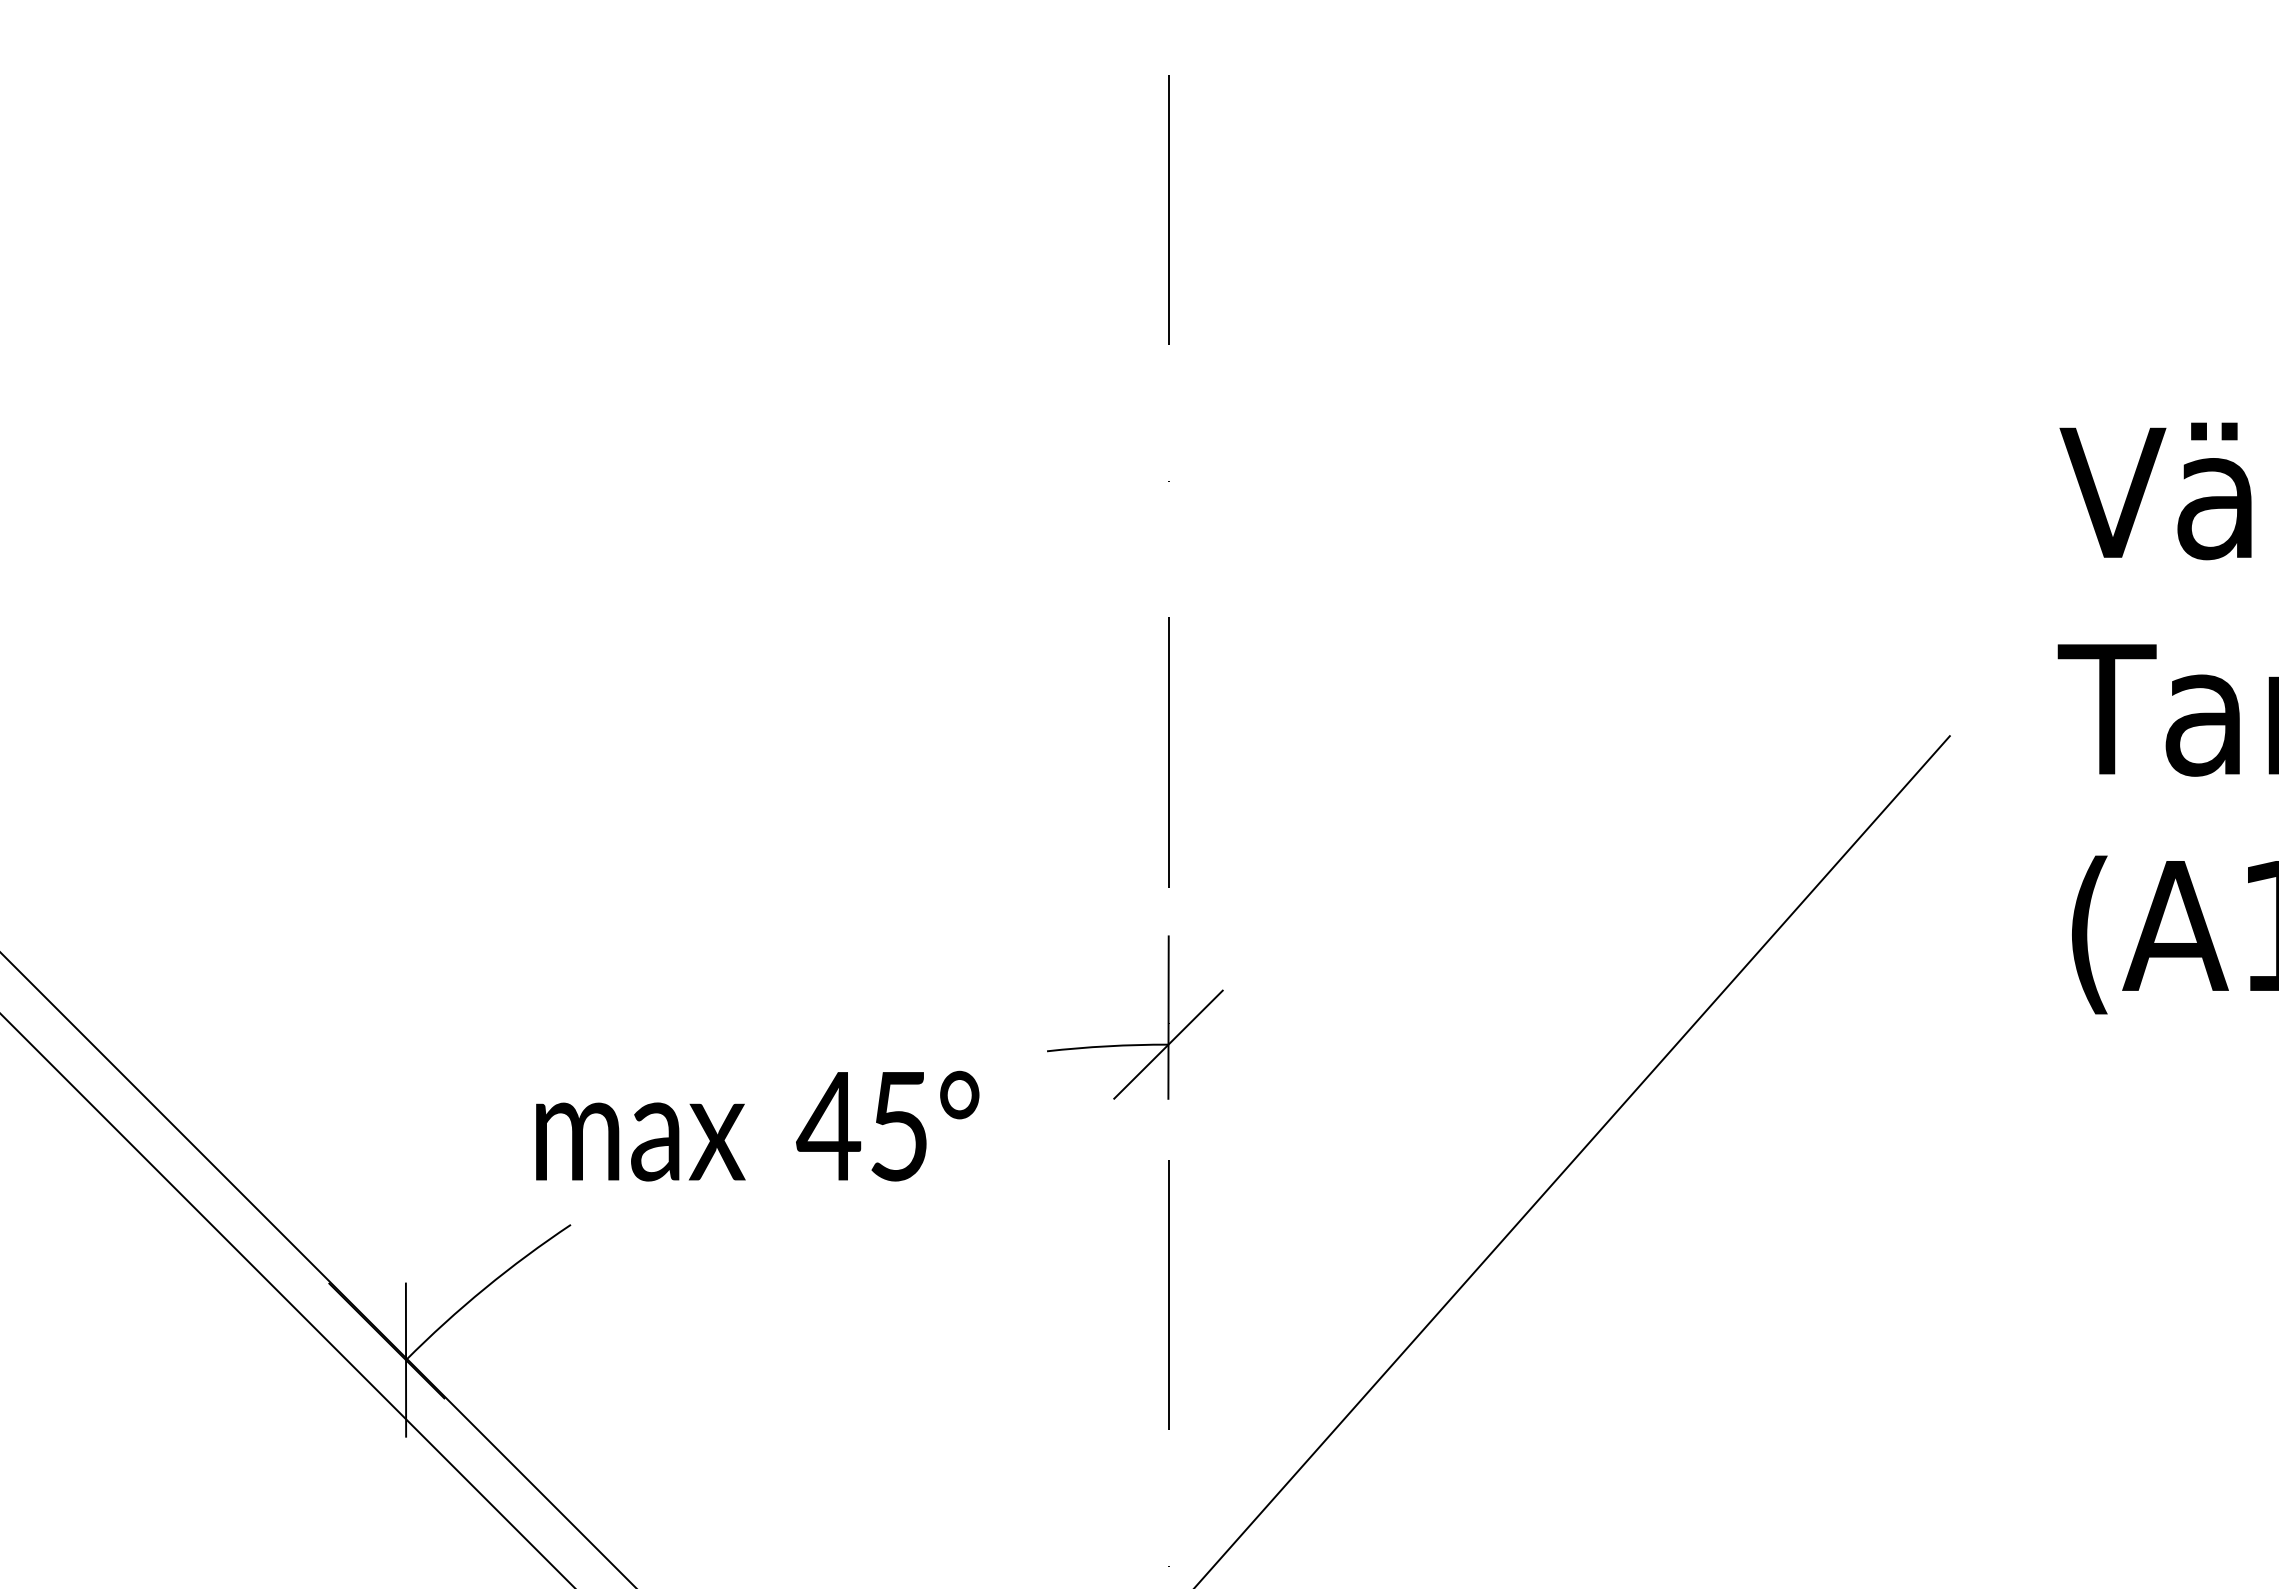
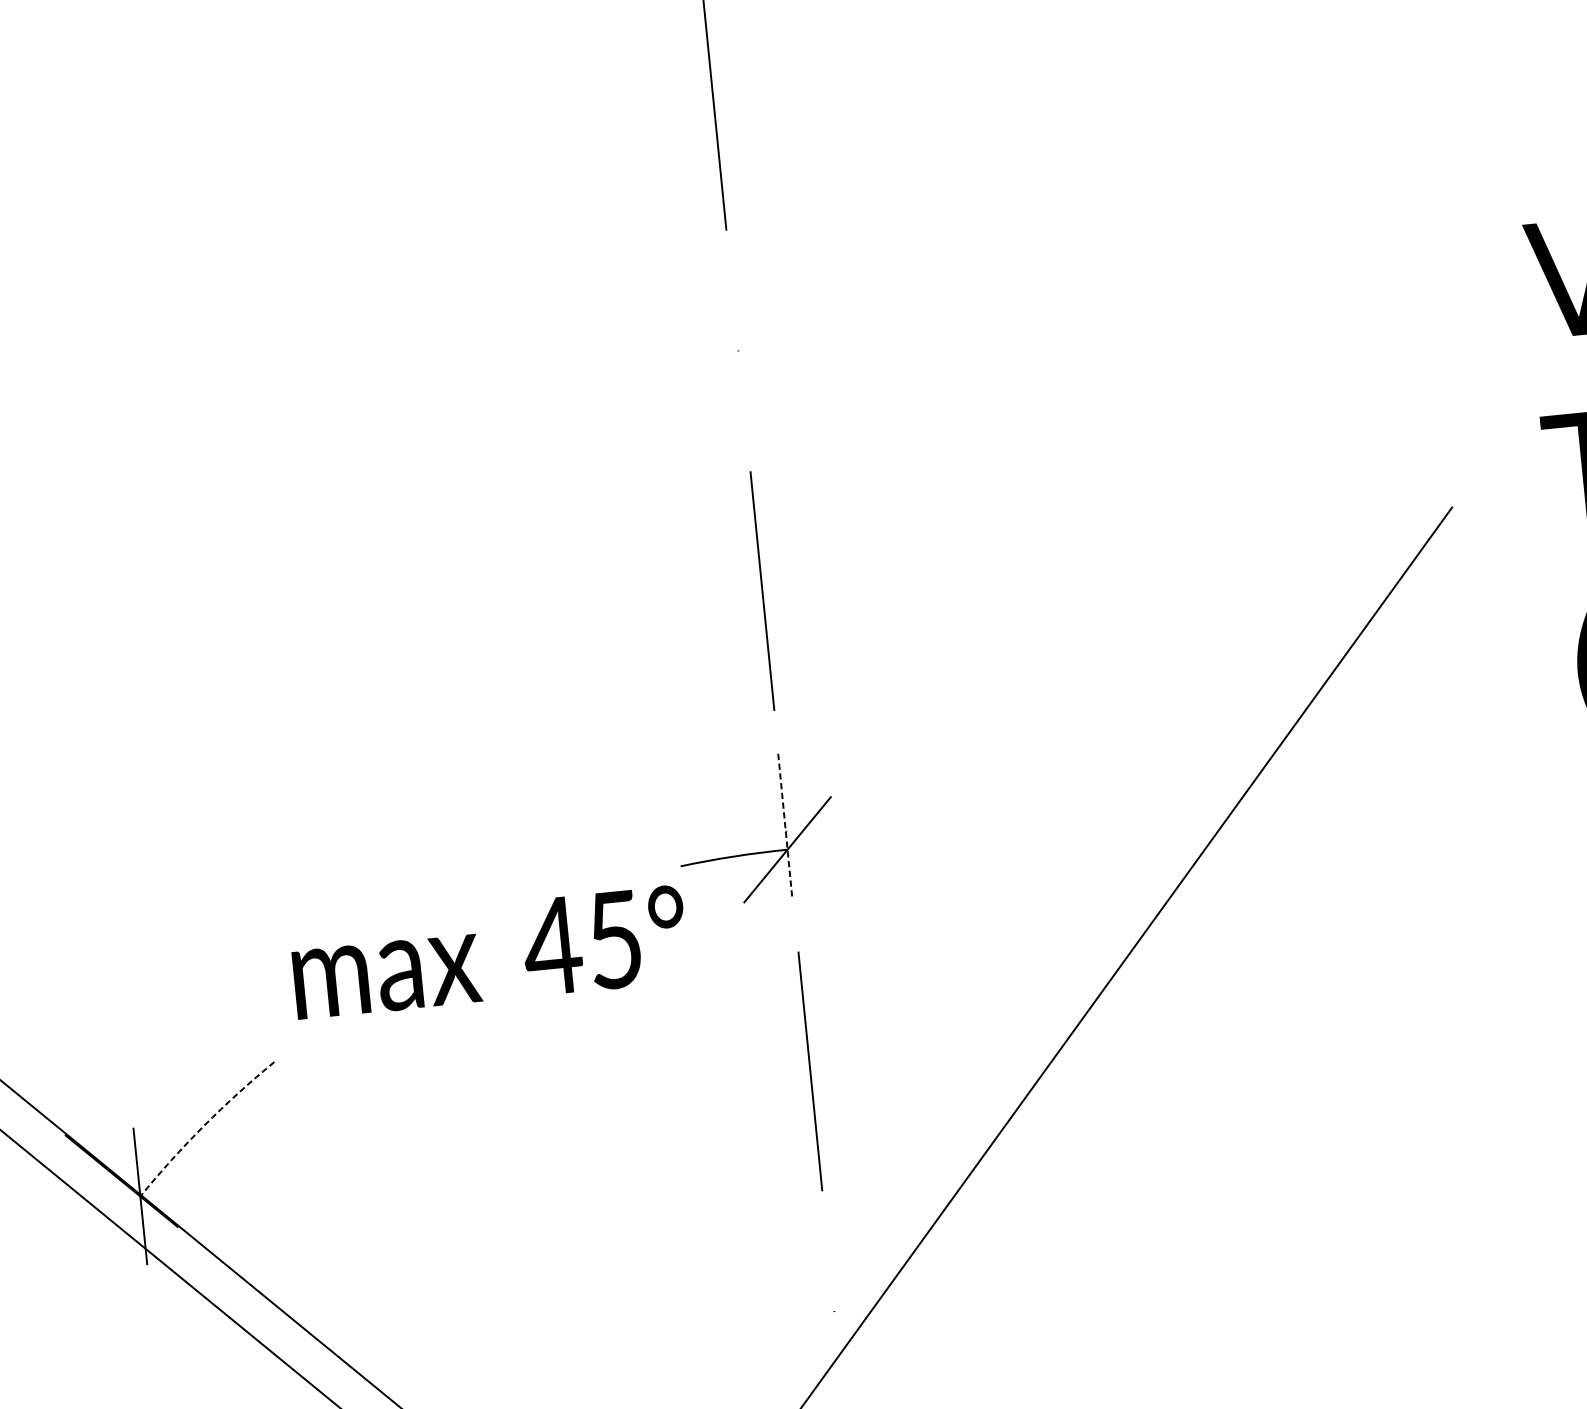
line: (1168, 1018) -> (785, 826), solid -> dashed
text: (757, 1125) -> (489, 951), moved
arc: (485, 1288) -> (204, 1126), solid -> dashed

